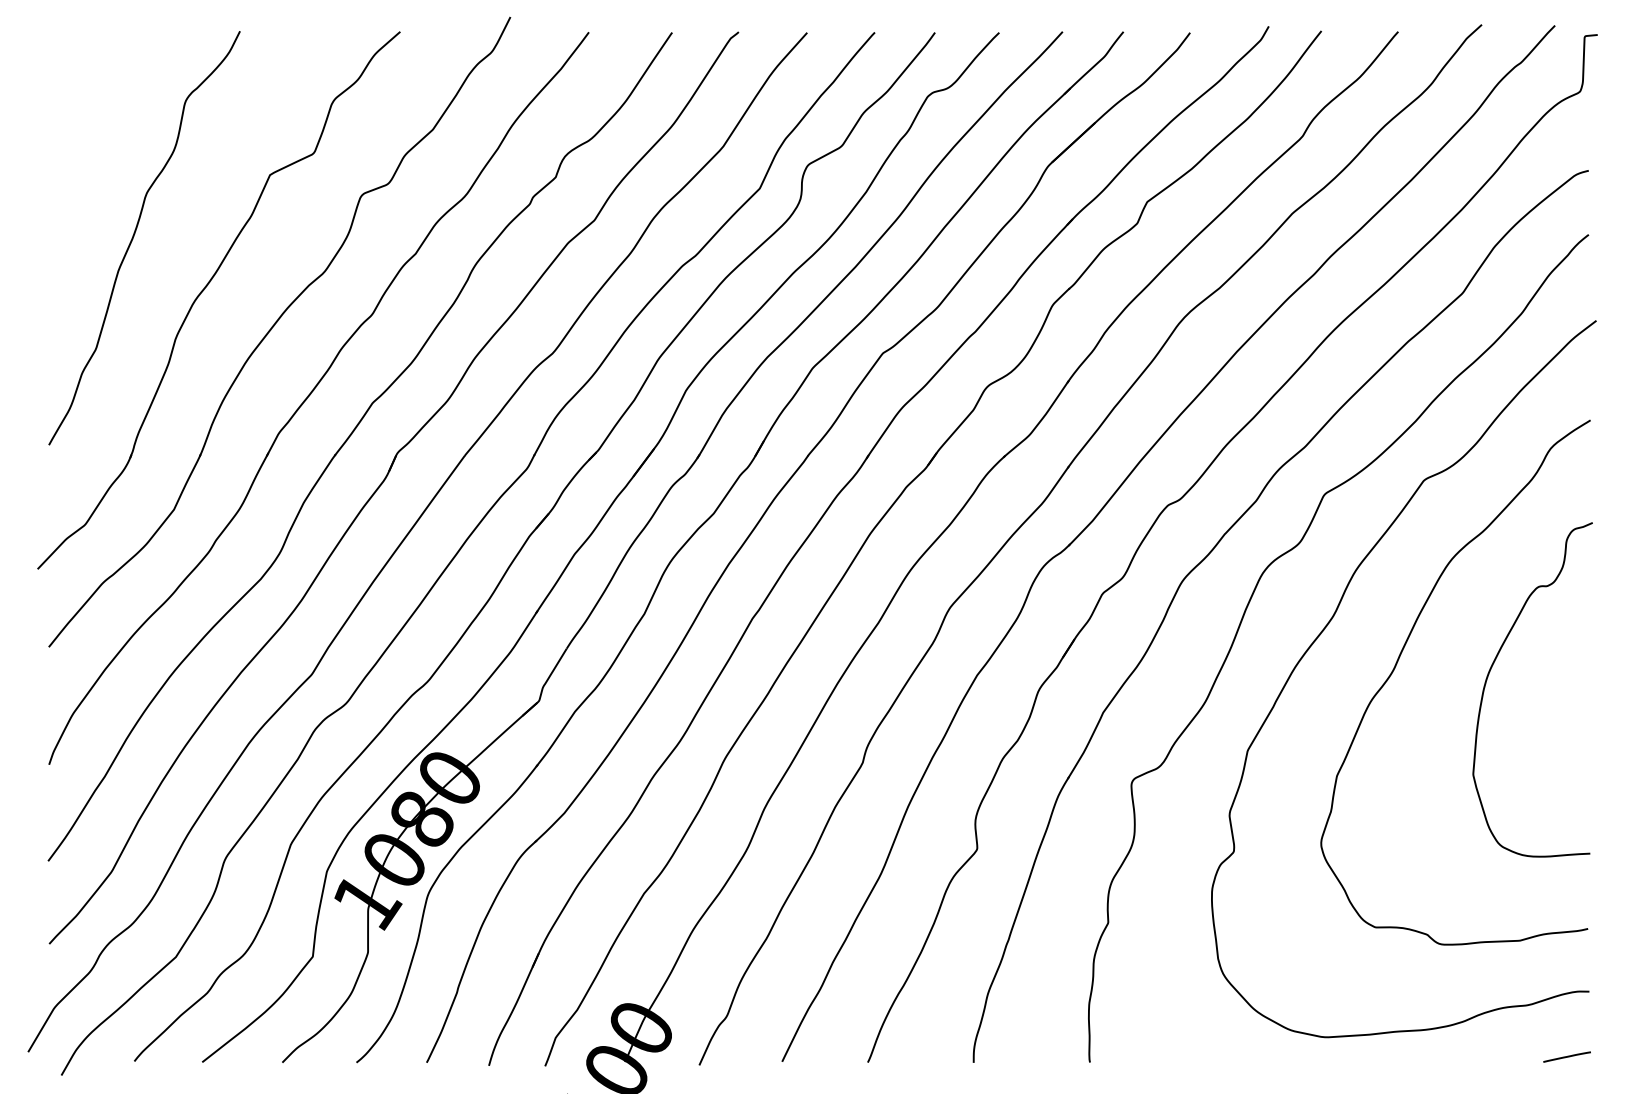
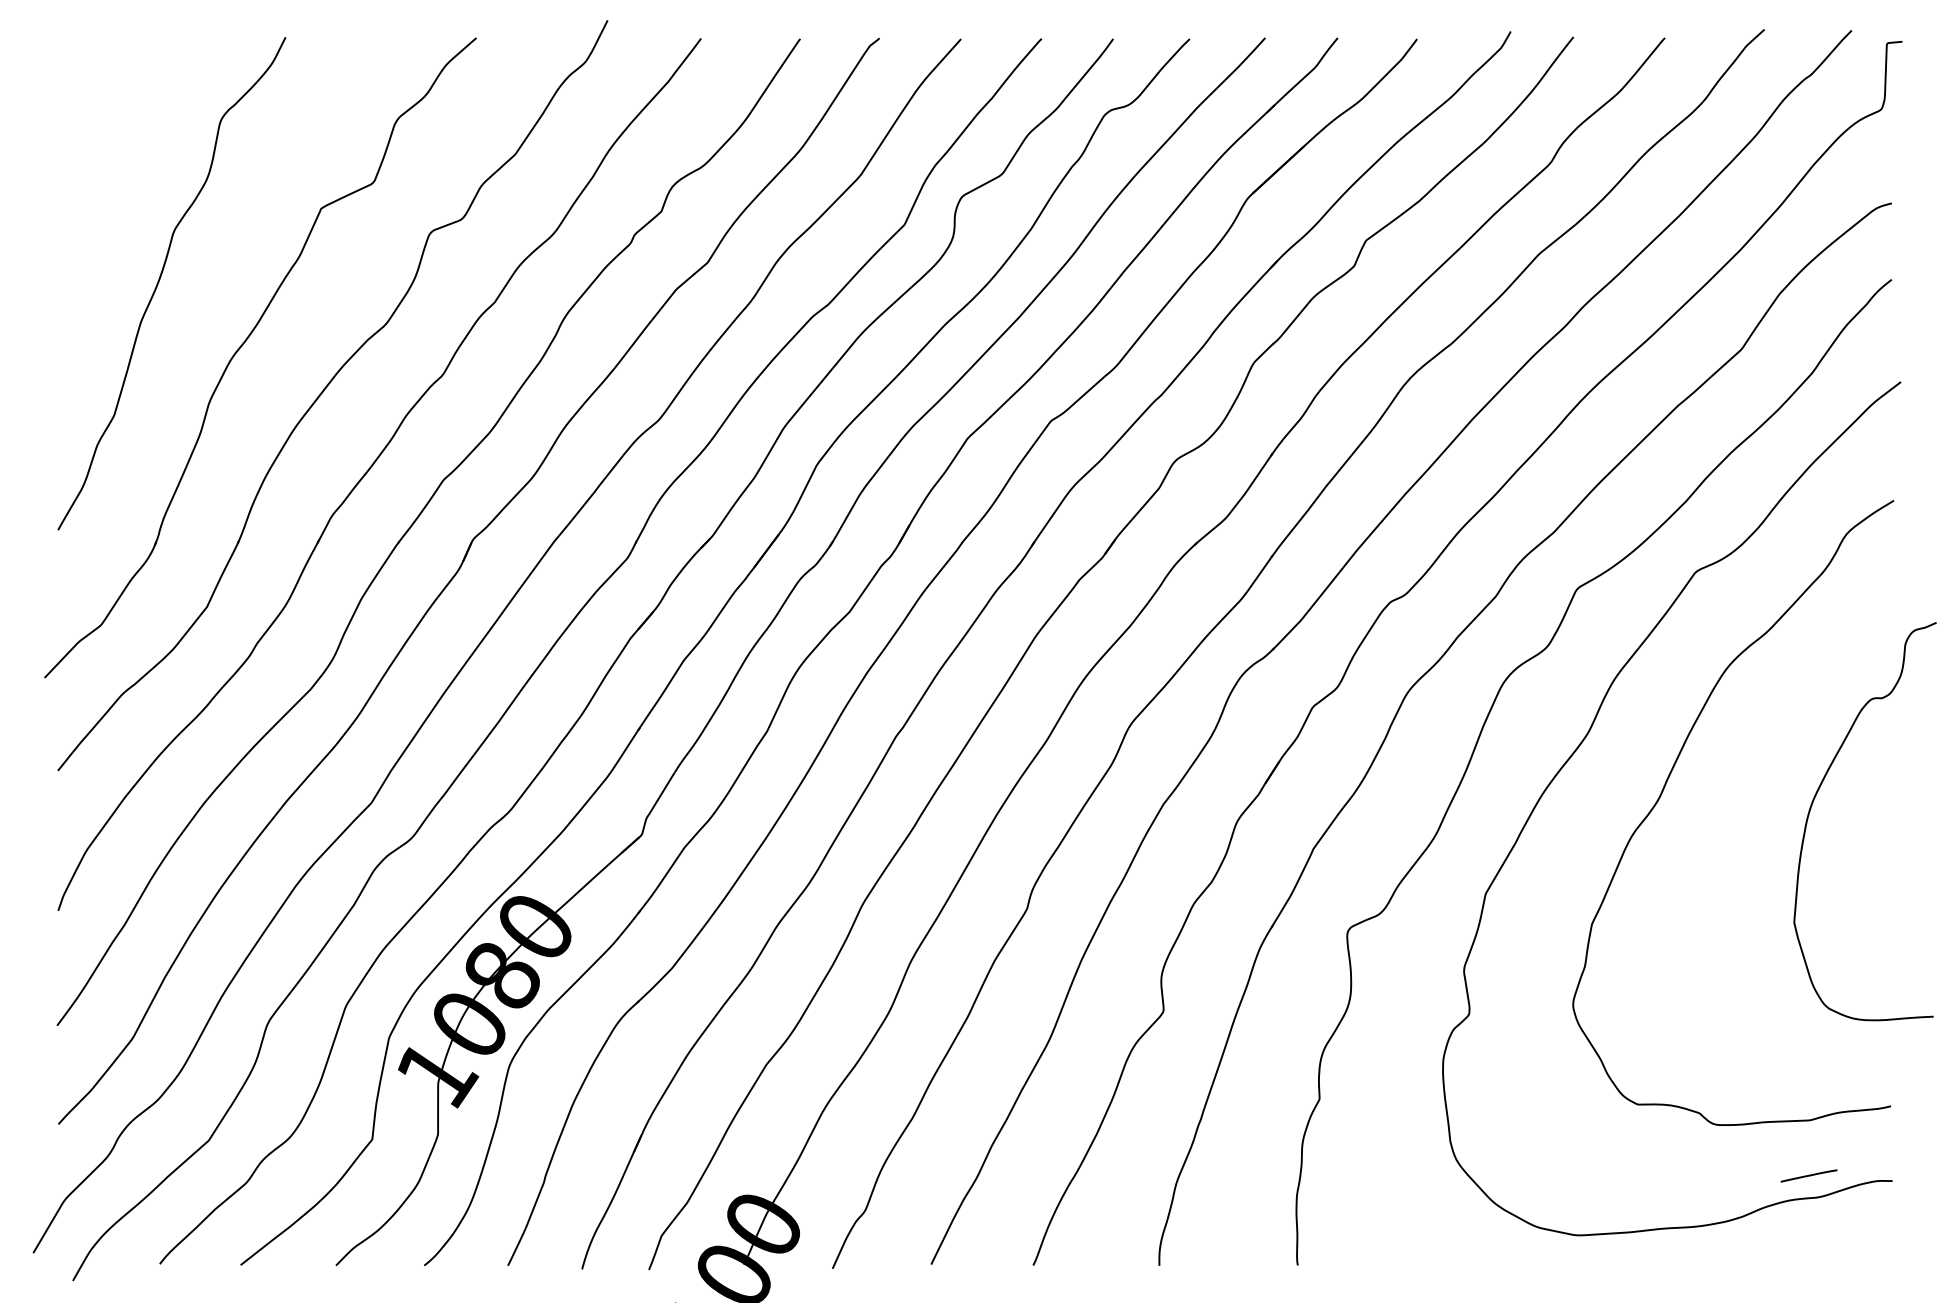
curve: (1489, 674) -> (1813, 803), moved
line: (1566, 1056) -> (1808, 1175), moved

